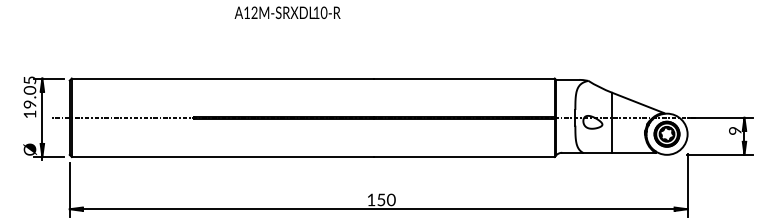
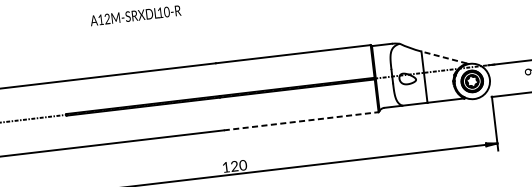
line: (637, 102) -> (443, 57), solid -> dashed
line: (464, 157) -> (301, 121), solid -> dashed
text: (381, 199) -> (234, 165), 150 -> 120

